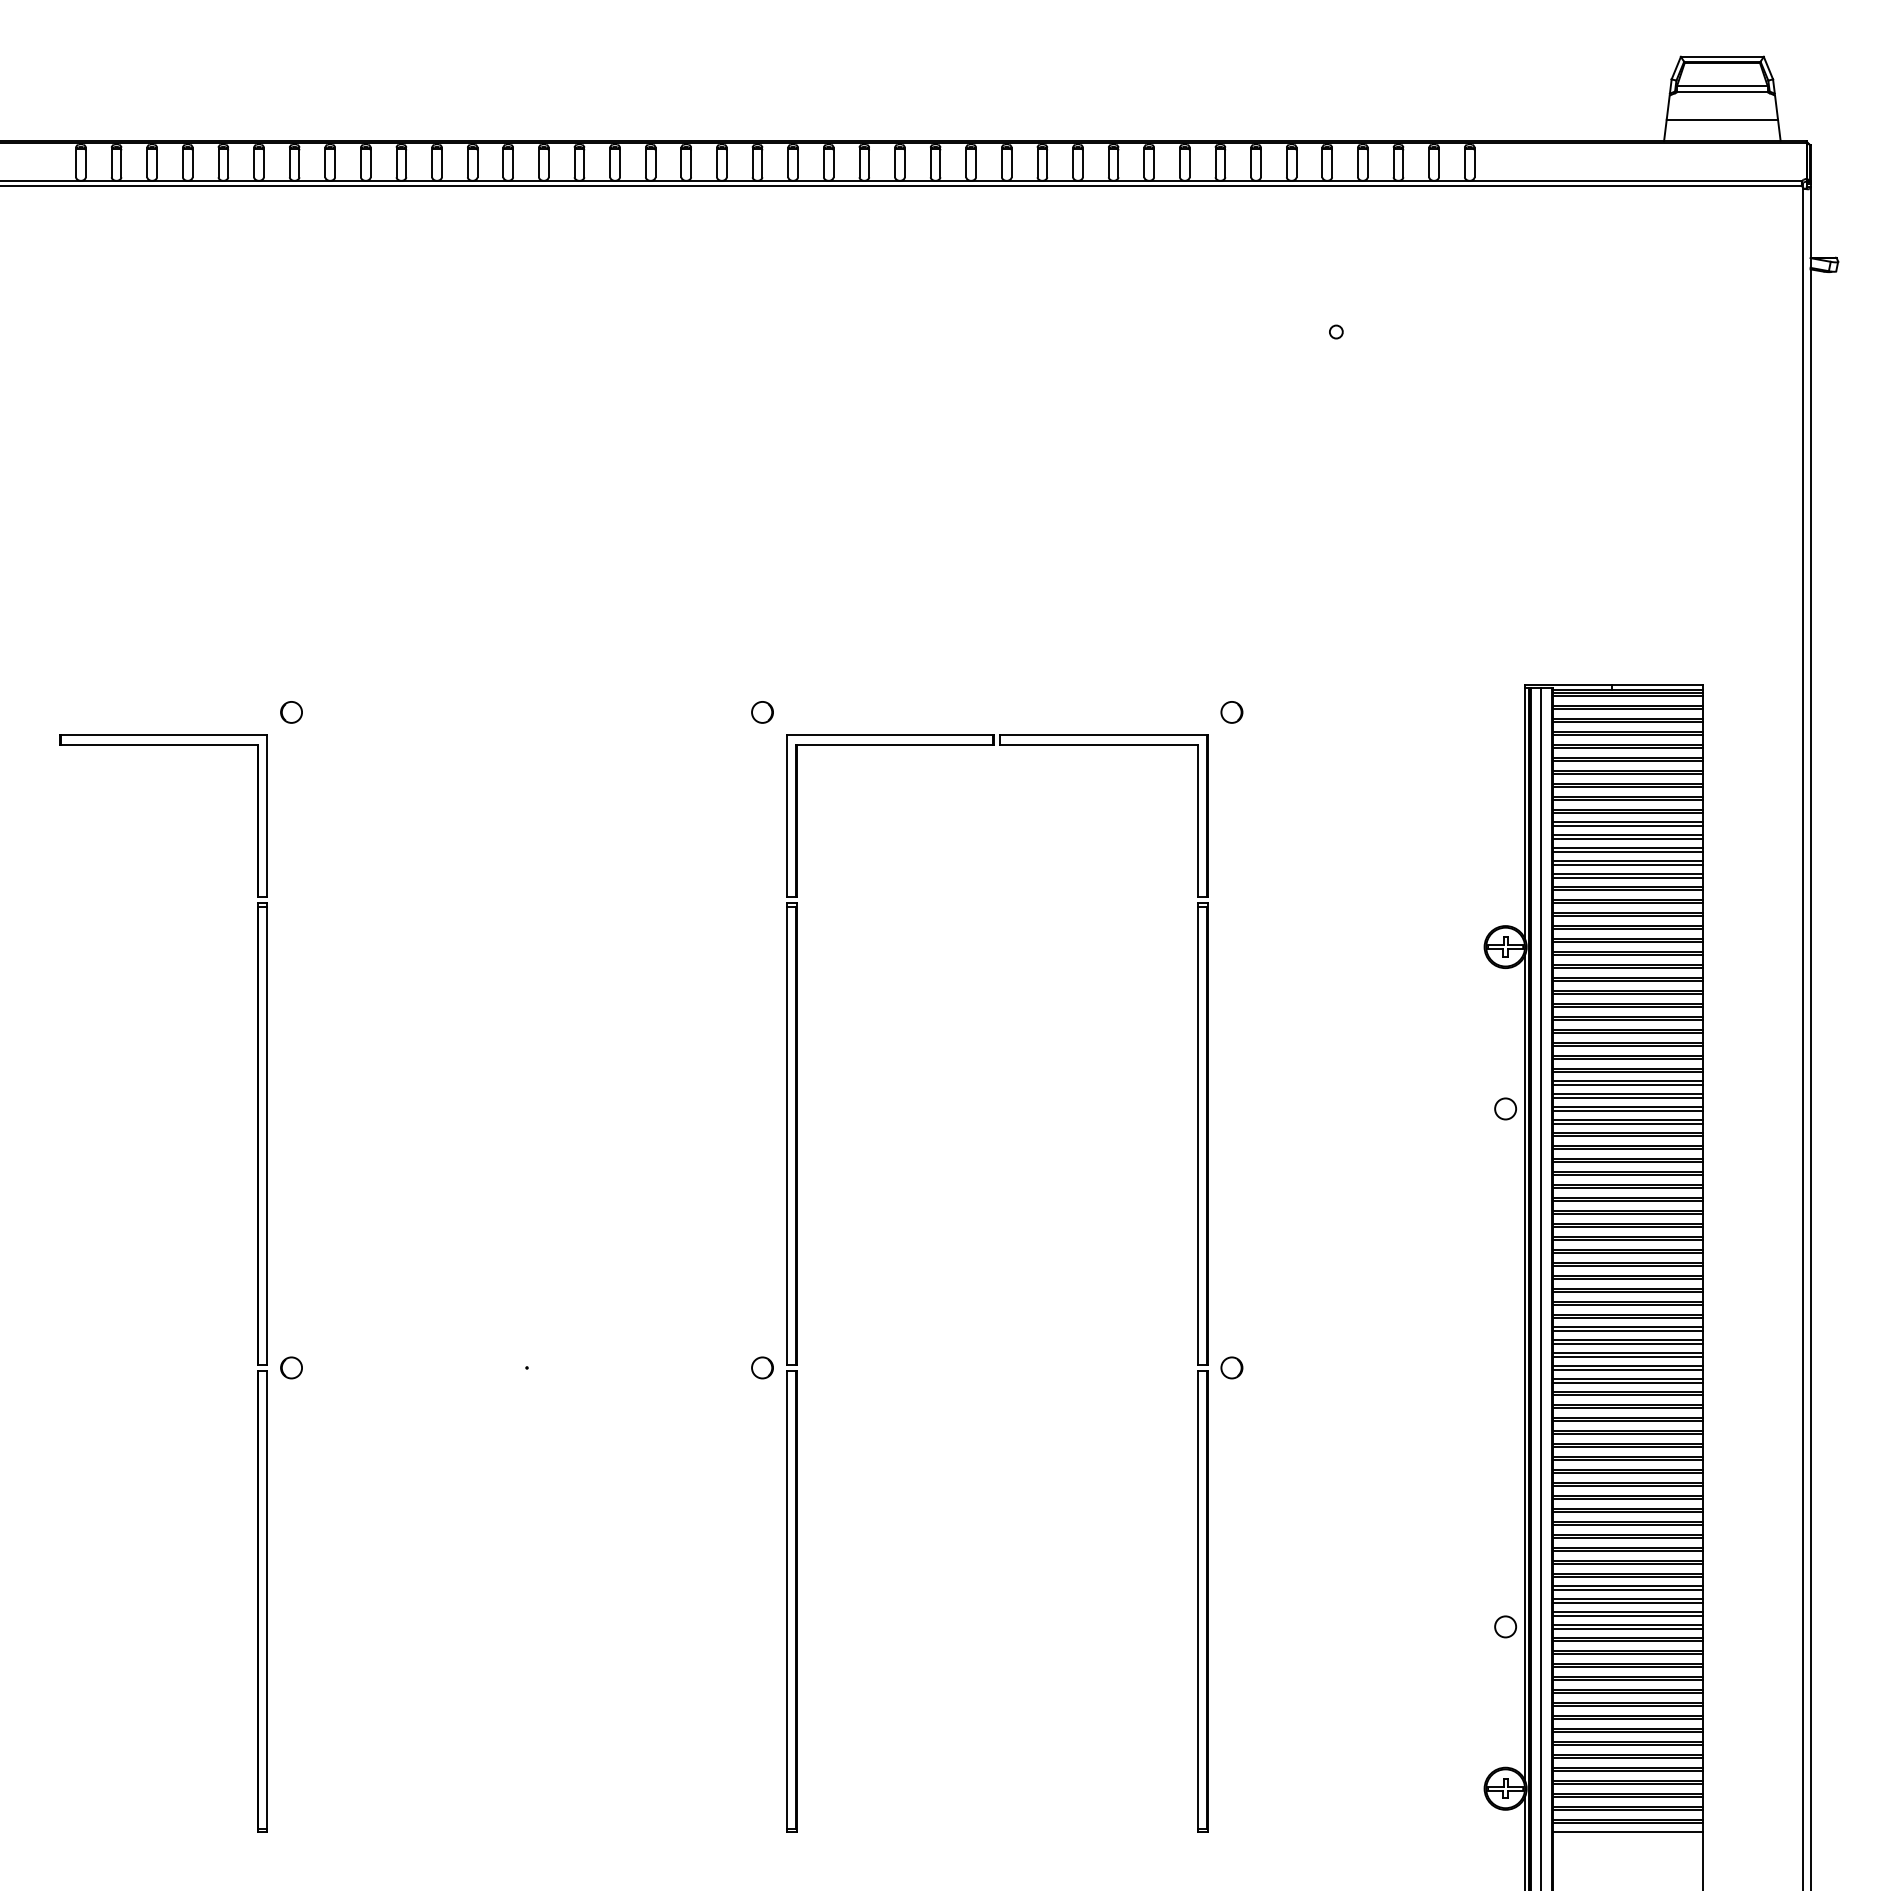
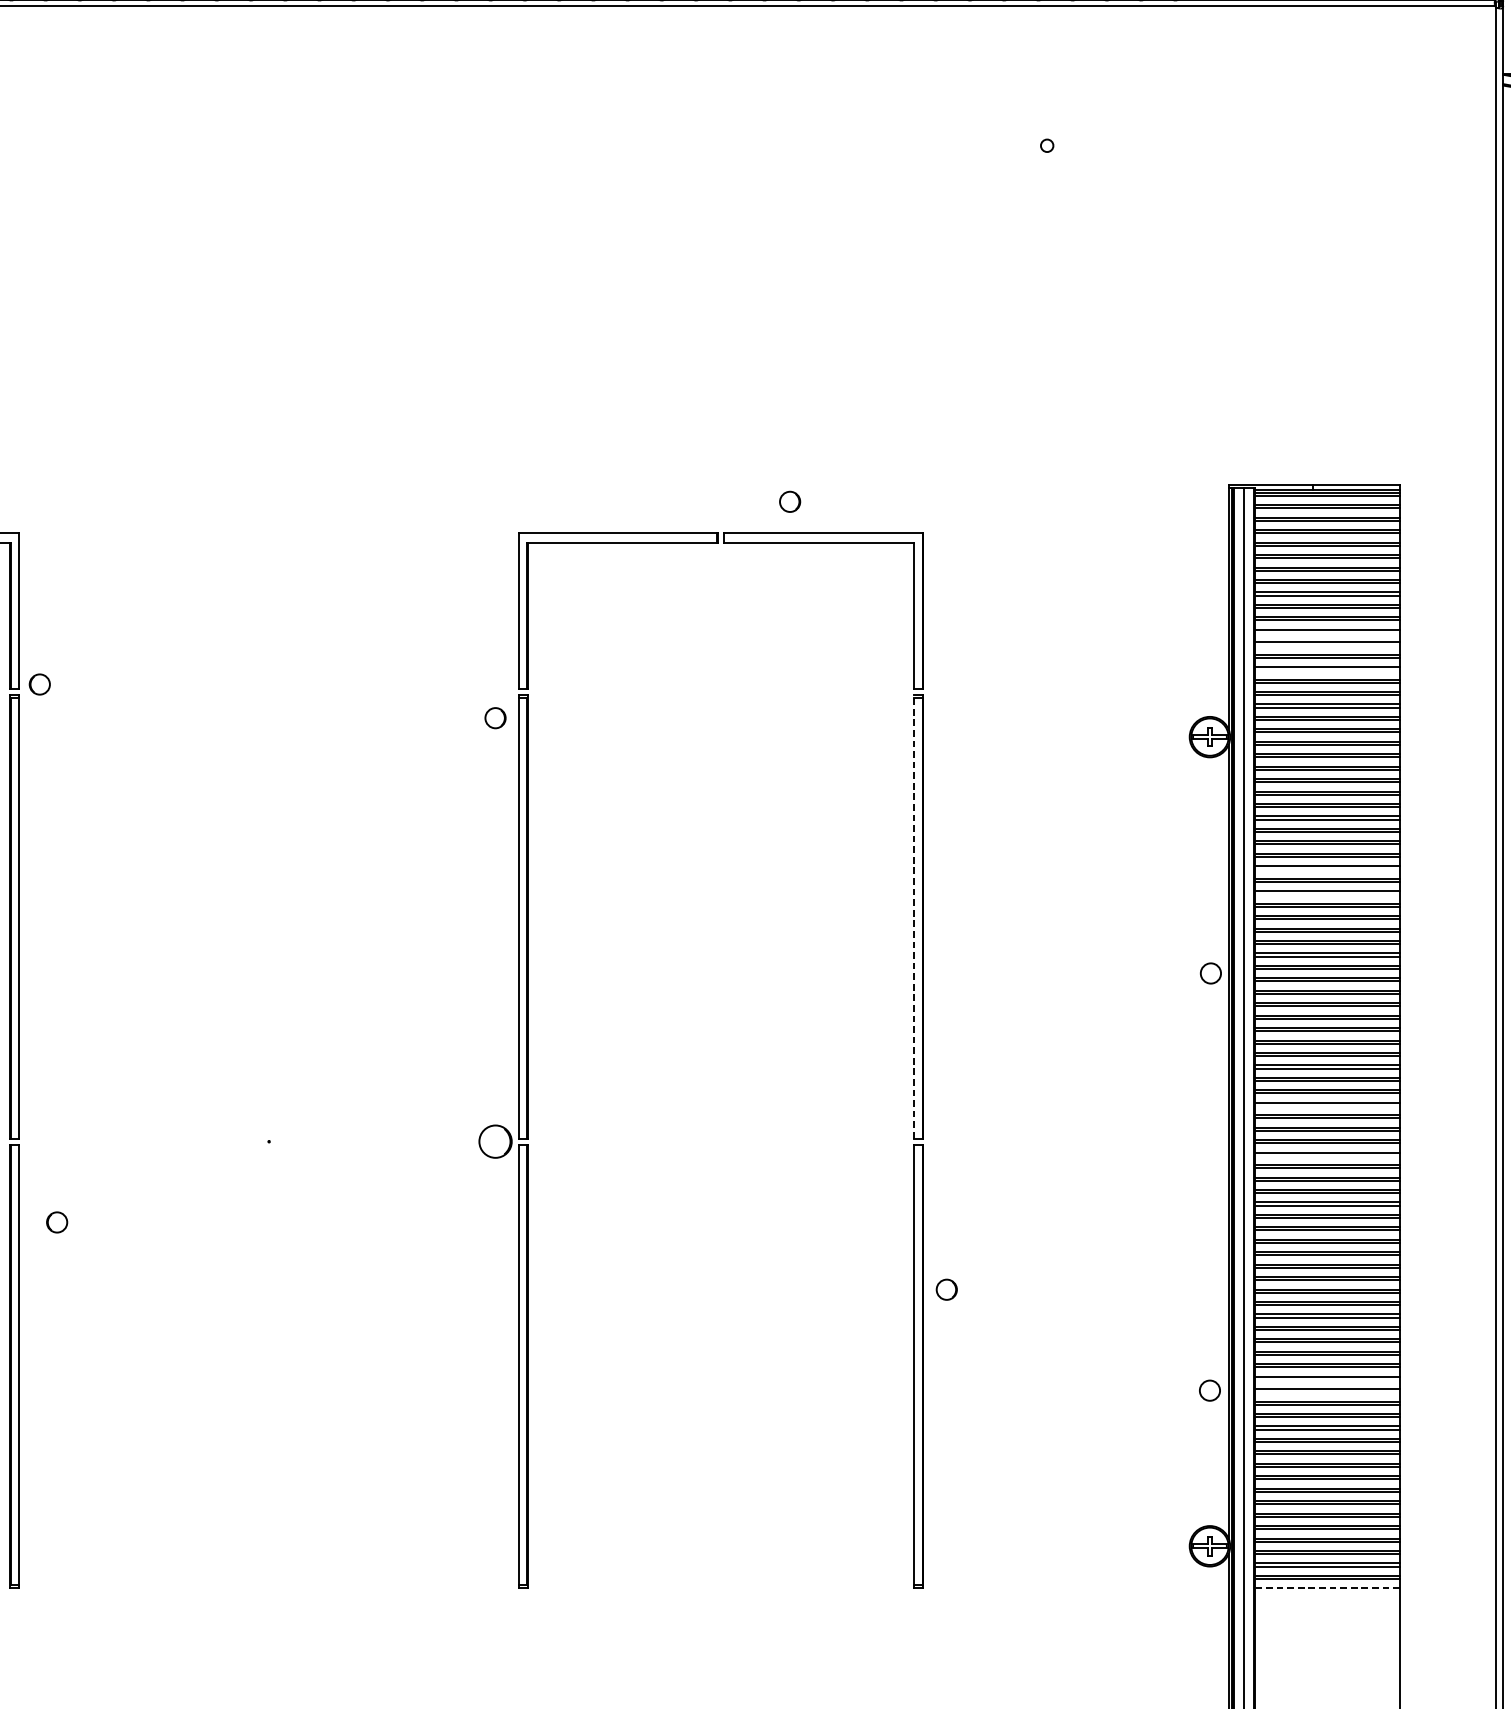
circle: (291, 712) -> (39, 684), moved
circle: (762, 712) -> (495, 718), moved
circle: (1231, 712) -> (789, 501), moved
line: (1627, 838) -> (1327, 632), removed
line: (1627, 851) -> (1327, 645), removed
line: (1627, 877) -> (1327, 670), removed
line: (1627, 1084) -> (1327, 869), removed
circle: (1505, 1108) -> (1210, 973), moved
line: (1627, 1110) -> (1327, 894), removed
line: (1197, 1134) -> (913, 917), solid -> dashed
line: (1627, 1330) -> (1327, 1105), removed
circle: (291, 1367) -> (57, 1222), moved
circle: (762, 1367) -> (495, 1141), size x1.6
circle: (1231, 1367) -> (946, 1289), moved
line: (1627, 1382) -> (1327, 1155), removed
line: (1627, 1615) -> (1327, 1379), removed
line: (1627, 1628) -> (1327, 1392), removed
line: (1627, 1832) -> (1327, 1588), solid -> dashed

